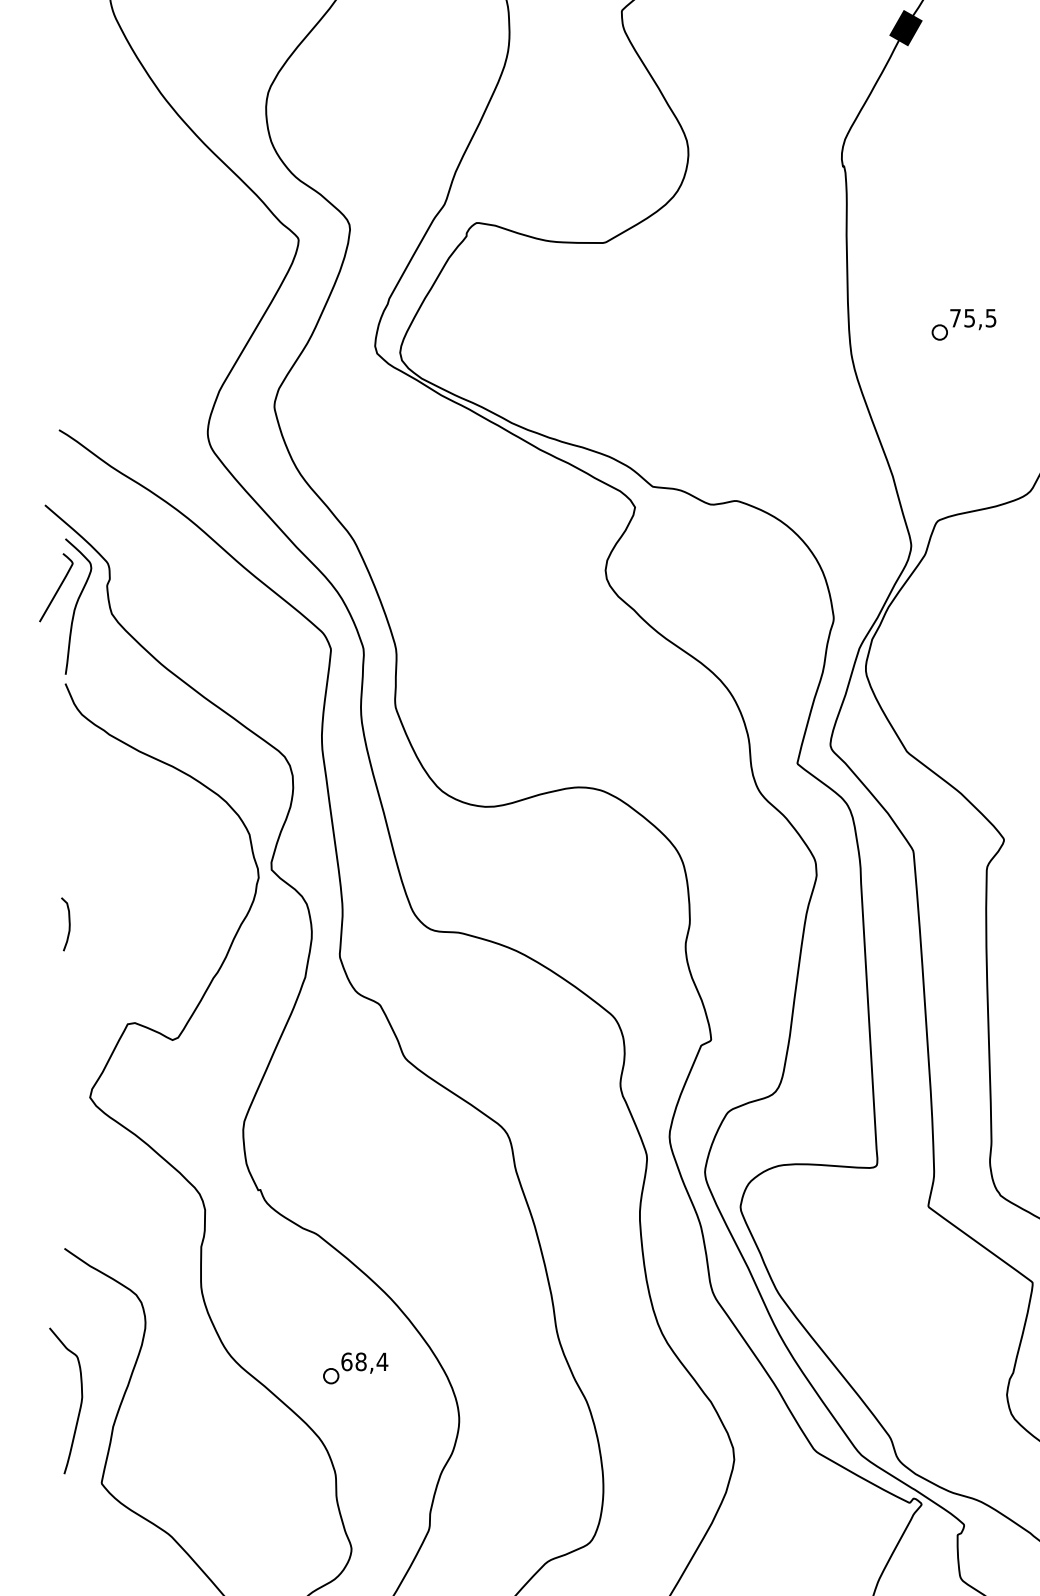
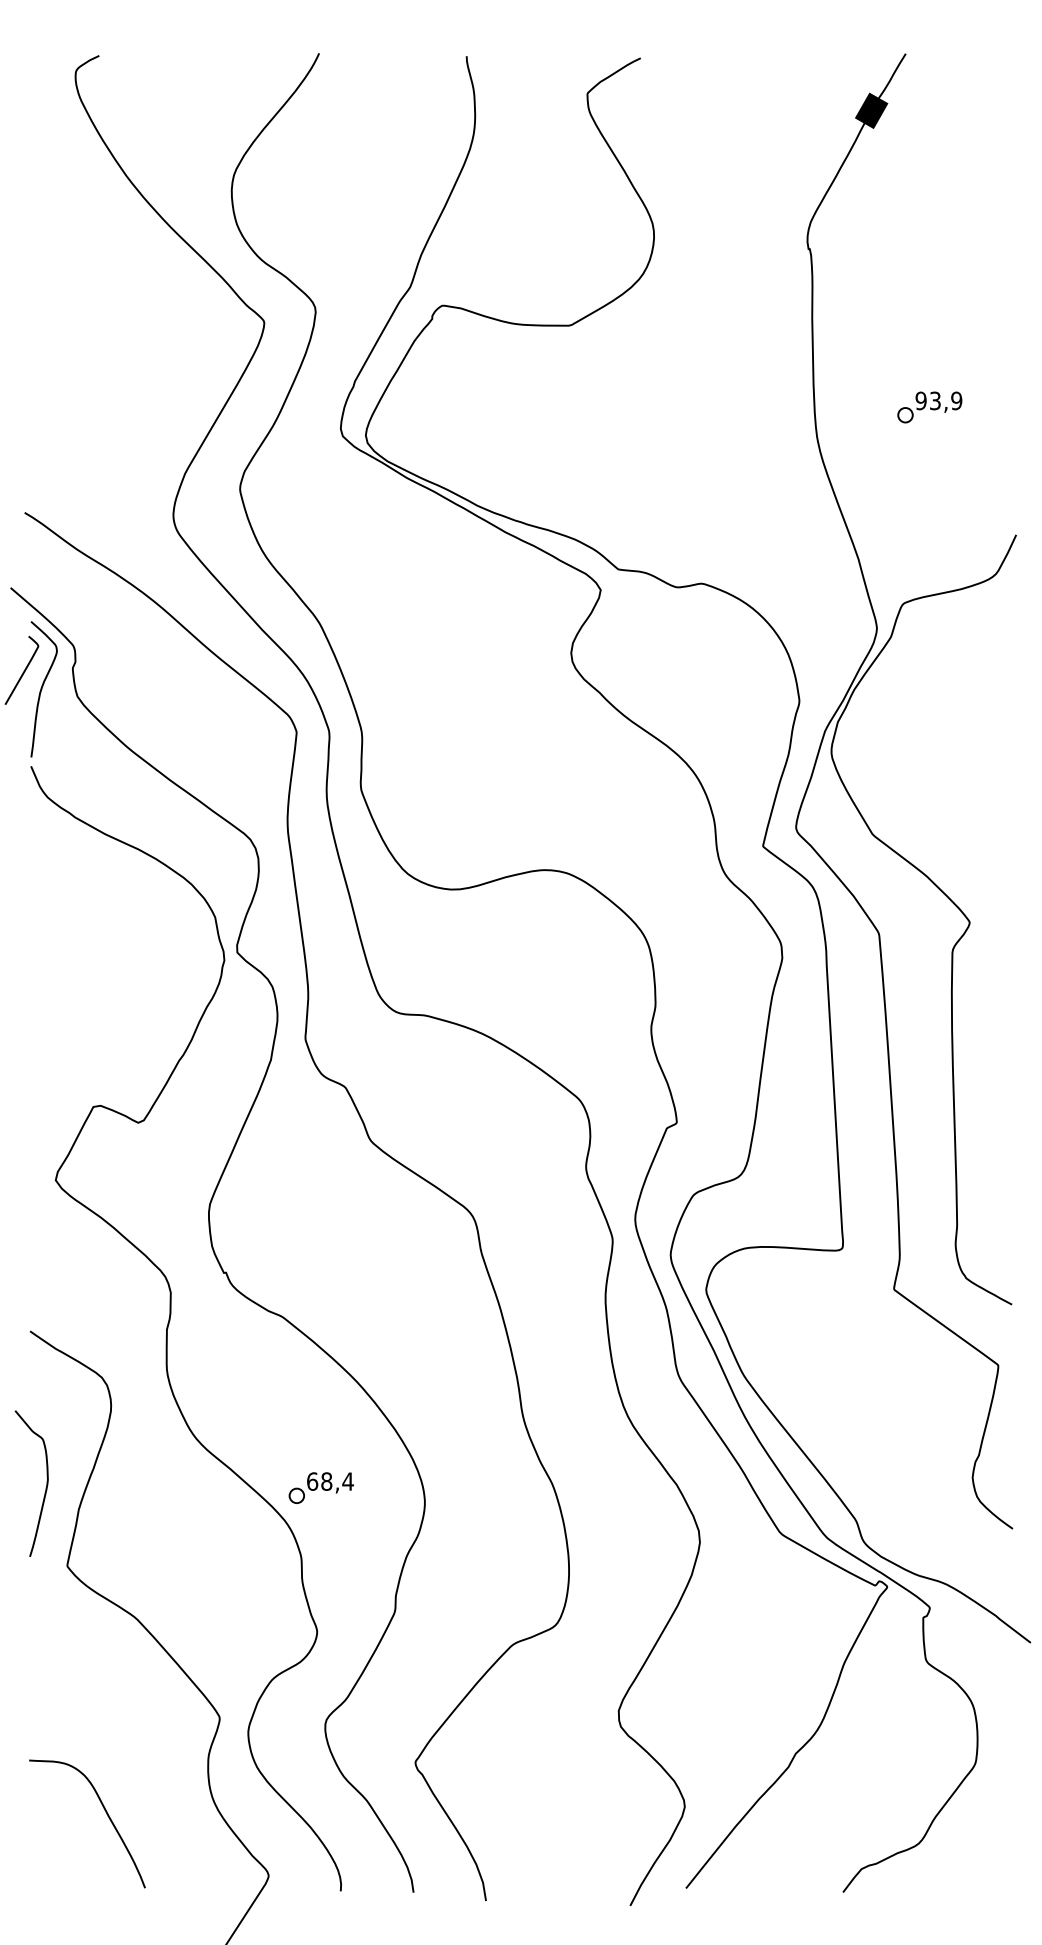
text: (972, 317) -> (938, 400), 75,5 -> 93,9
curve: (68, 923) -> (34, 1006), removed
part: (354, 1367) -> (320, 1487), moved

